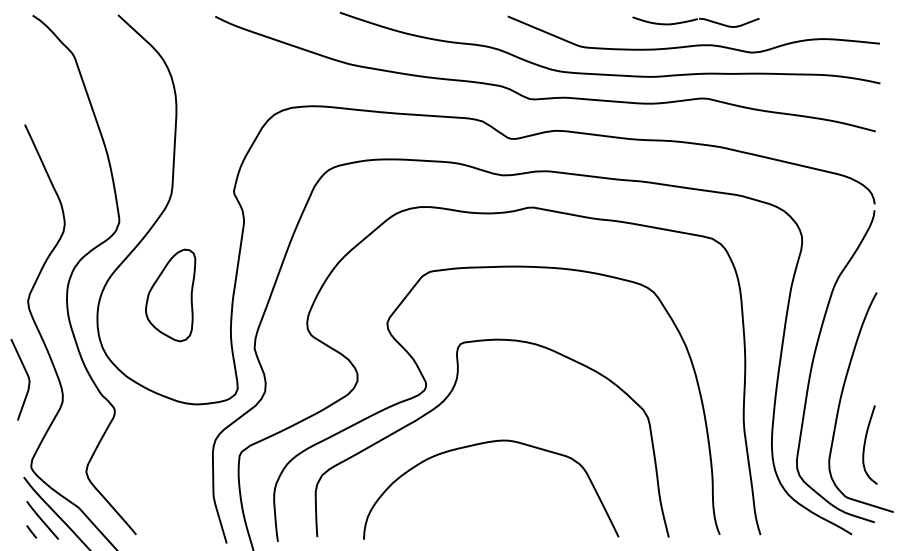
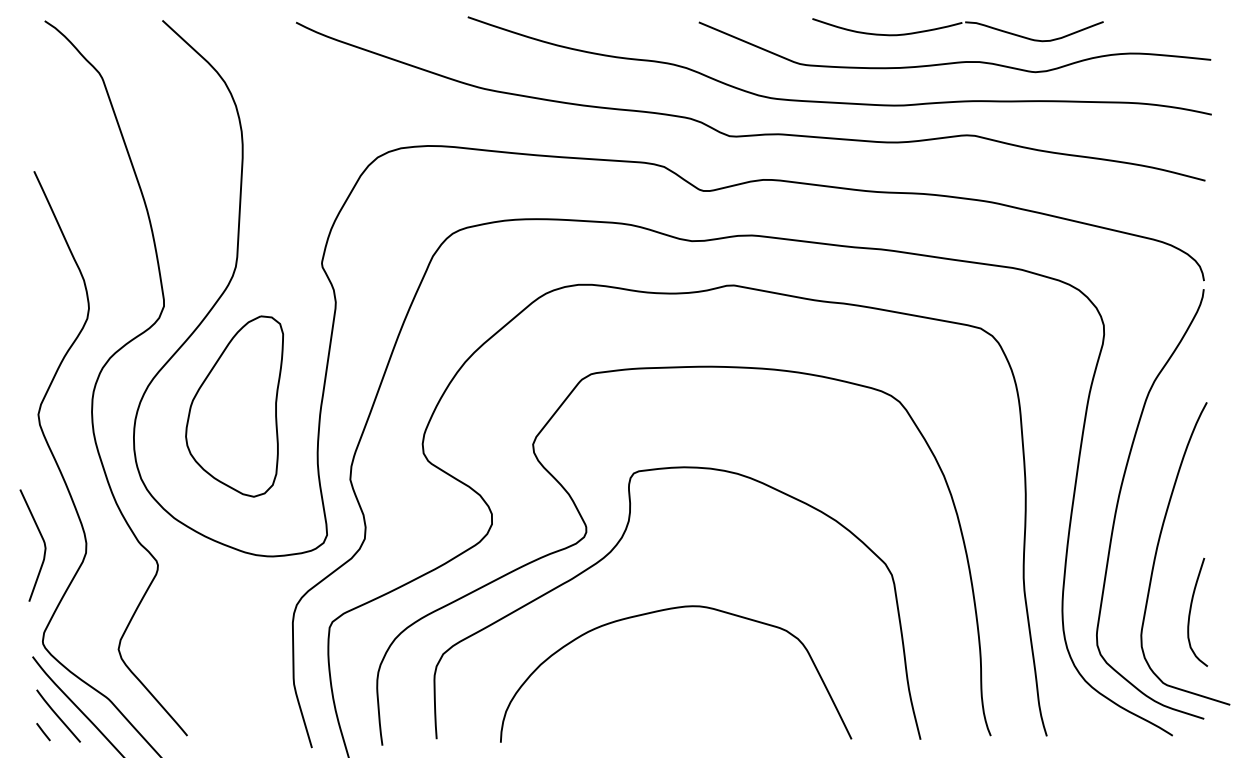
part: (695, 22) -> (957, 30), size x1.67
part: (170, 295) -> (234, 406), size x1.43
curve: (27, 376) -> (42, 540), moved

